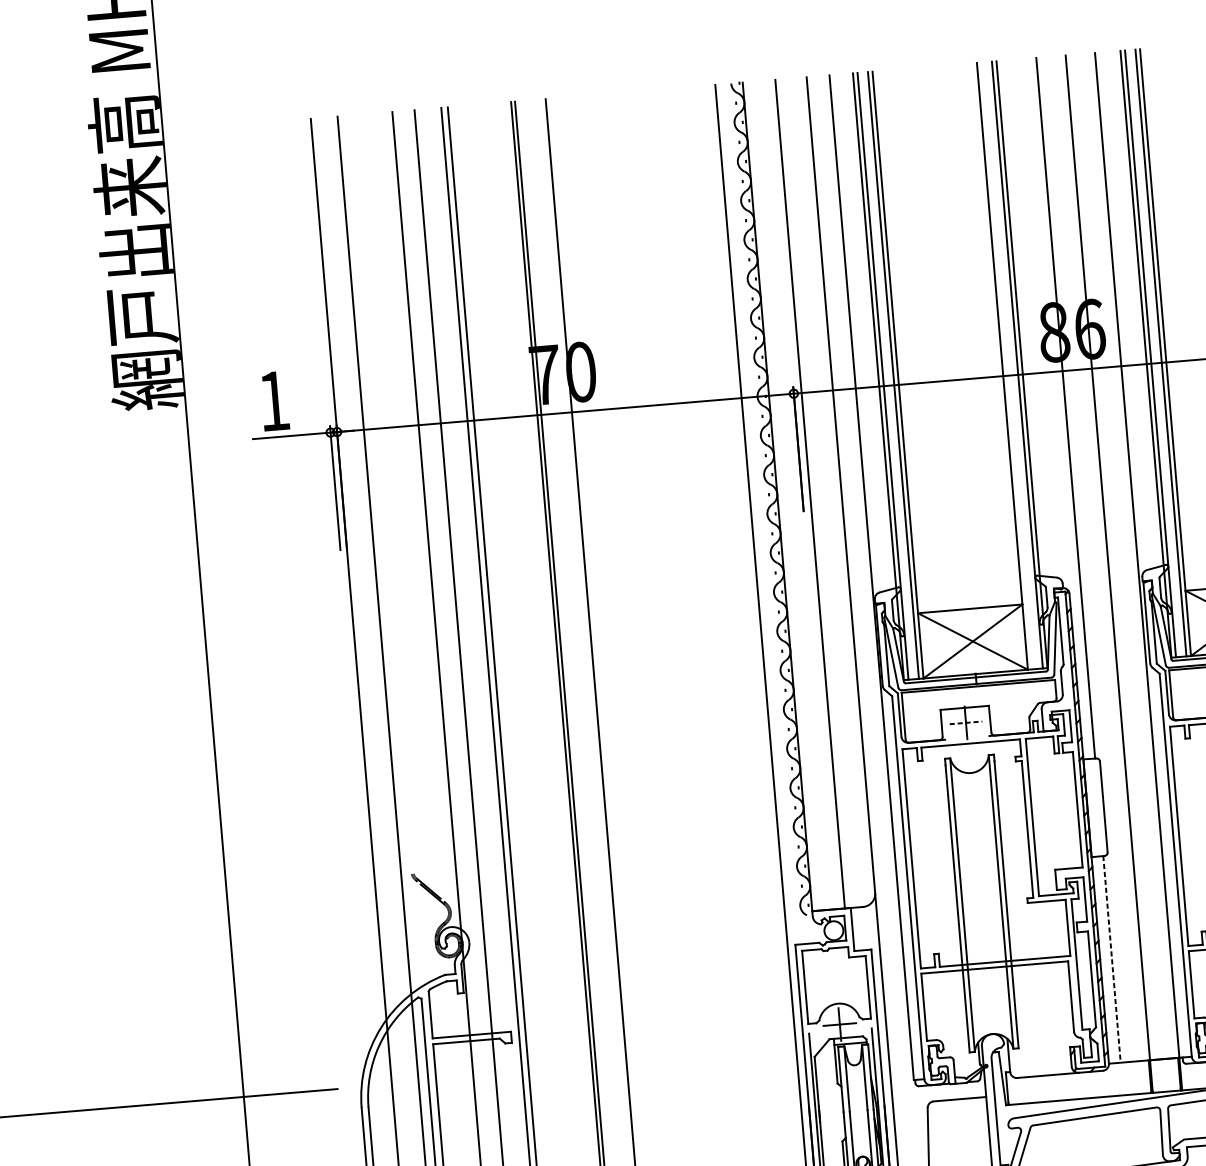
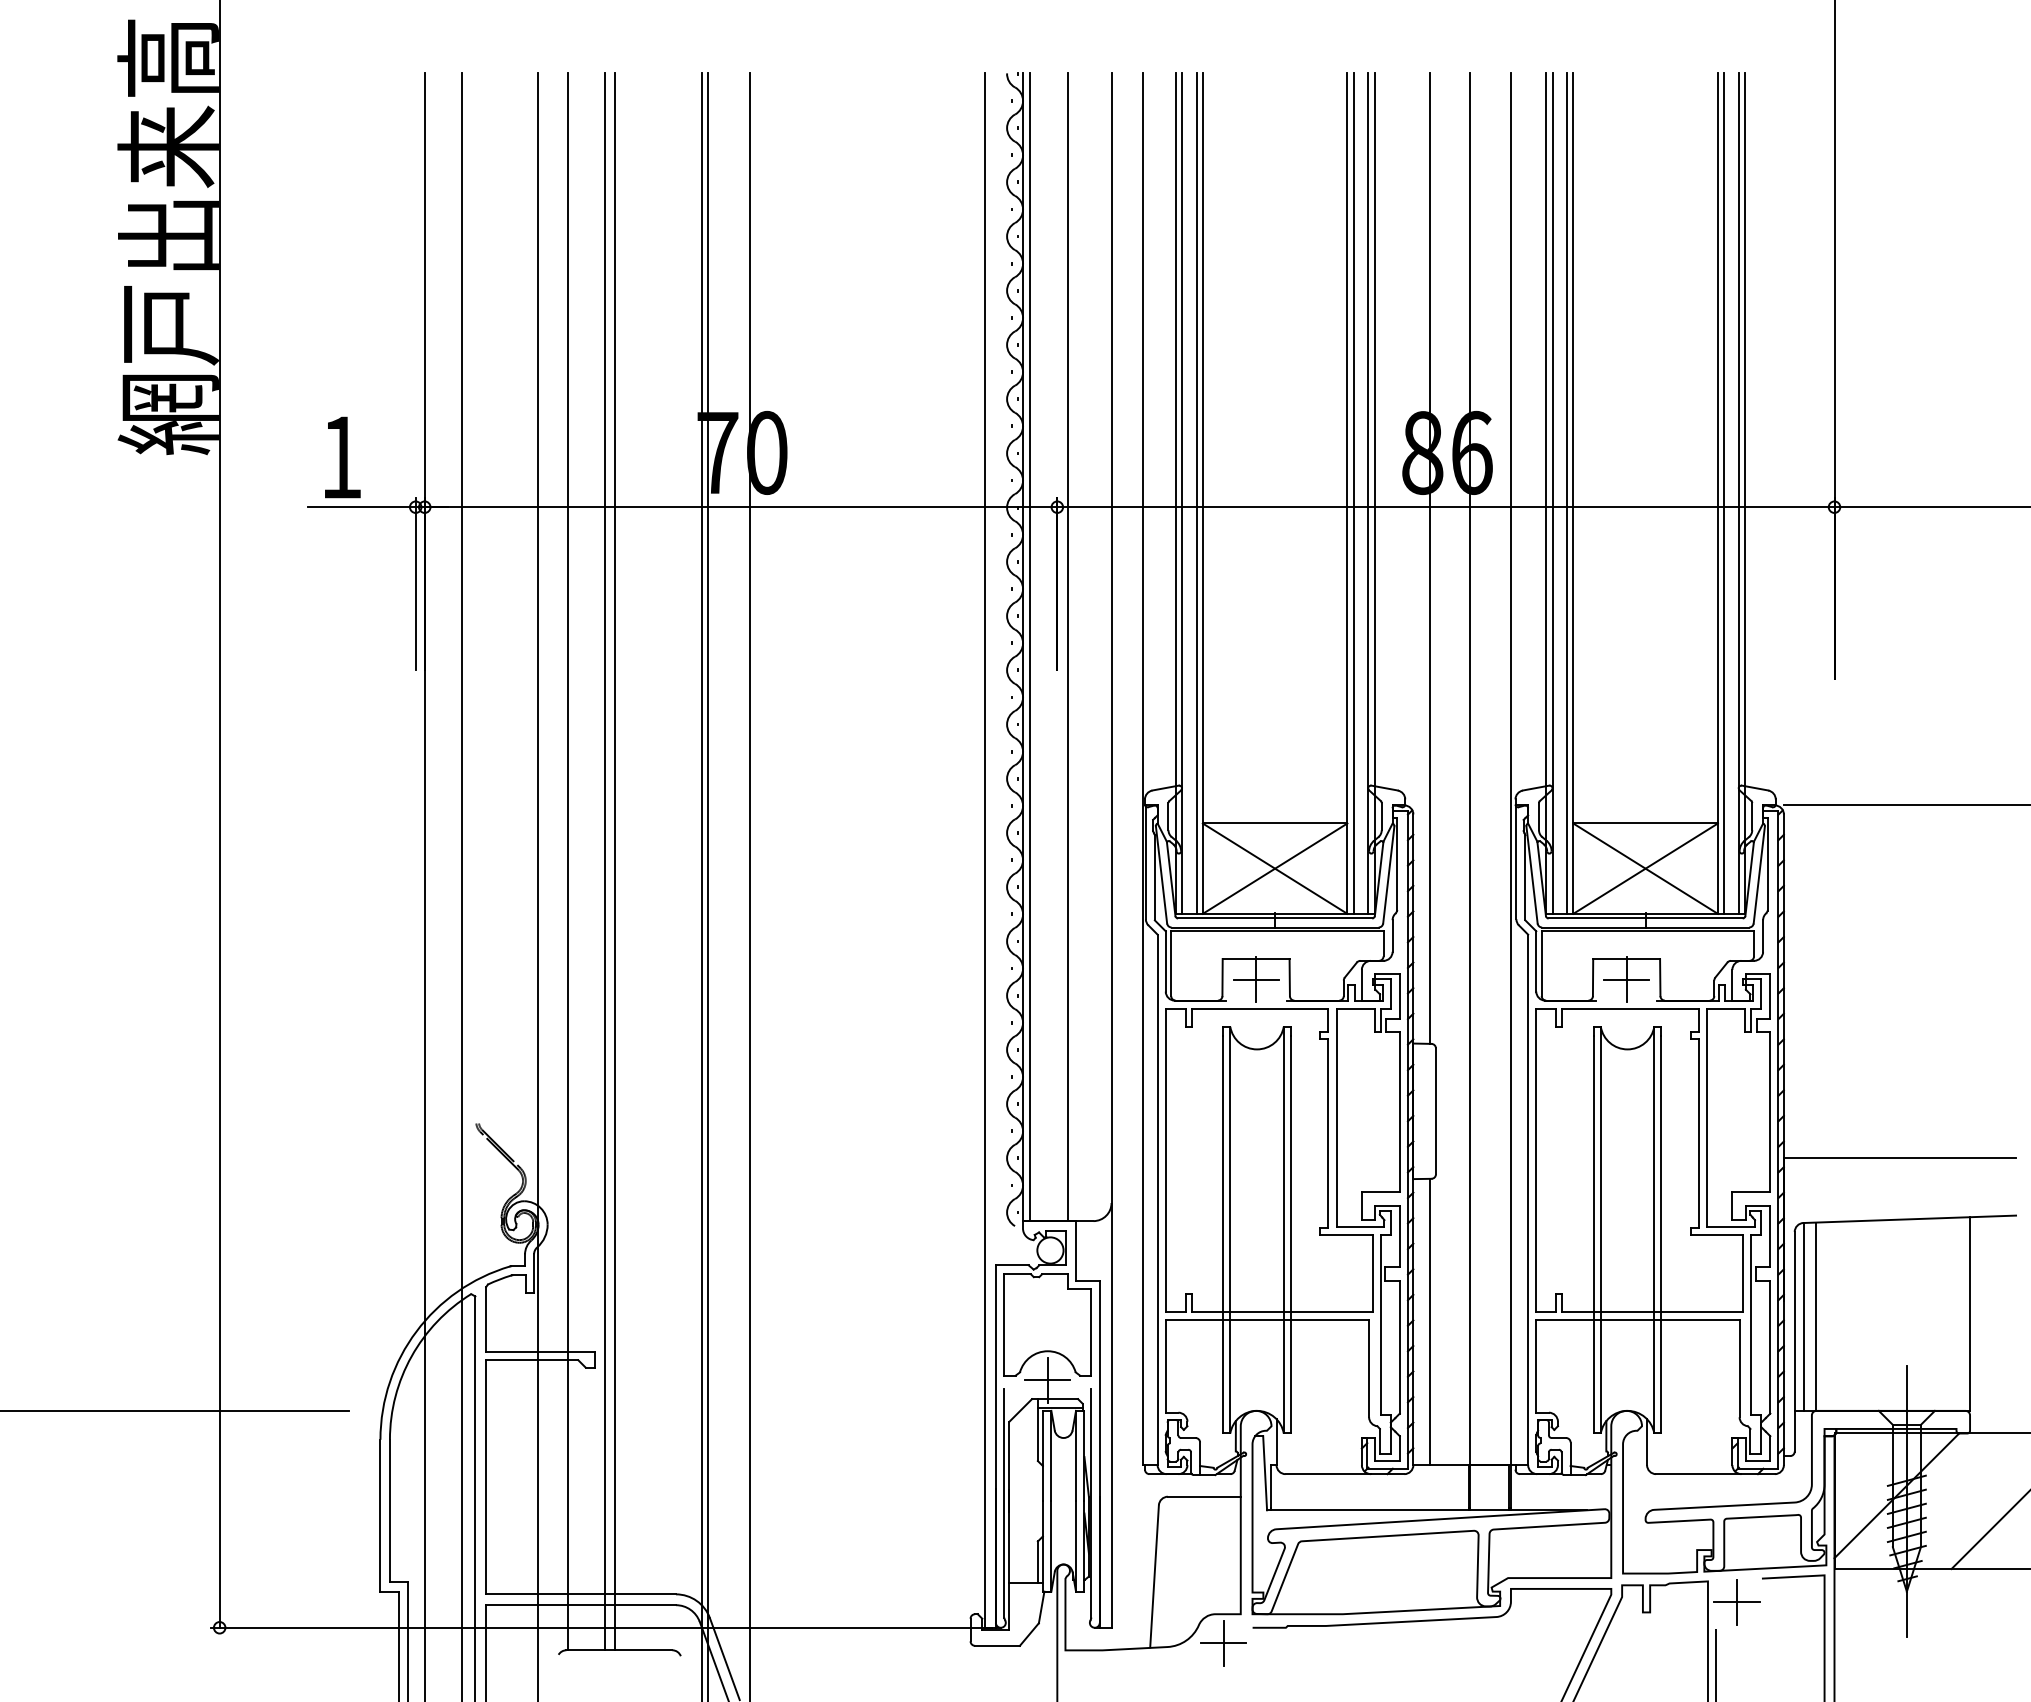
line: (1006, 365) -> (1353, 493), added
line: (782, 496) -> (1030, 647), added
line: (966, 722) -> (1256, 979), dashed -> solid
line: (1111, 959) -> (1429, 1322), dashed -> solid

